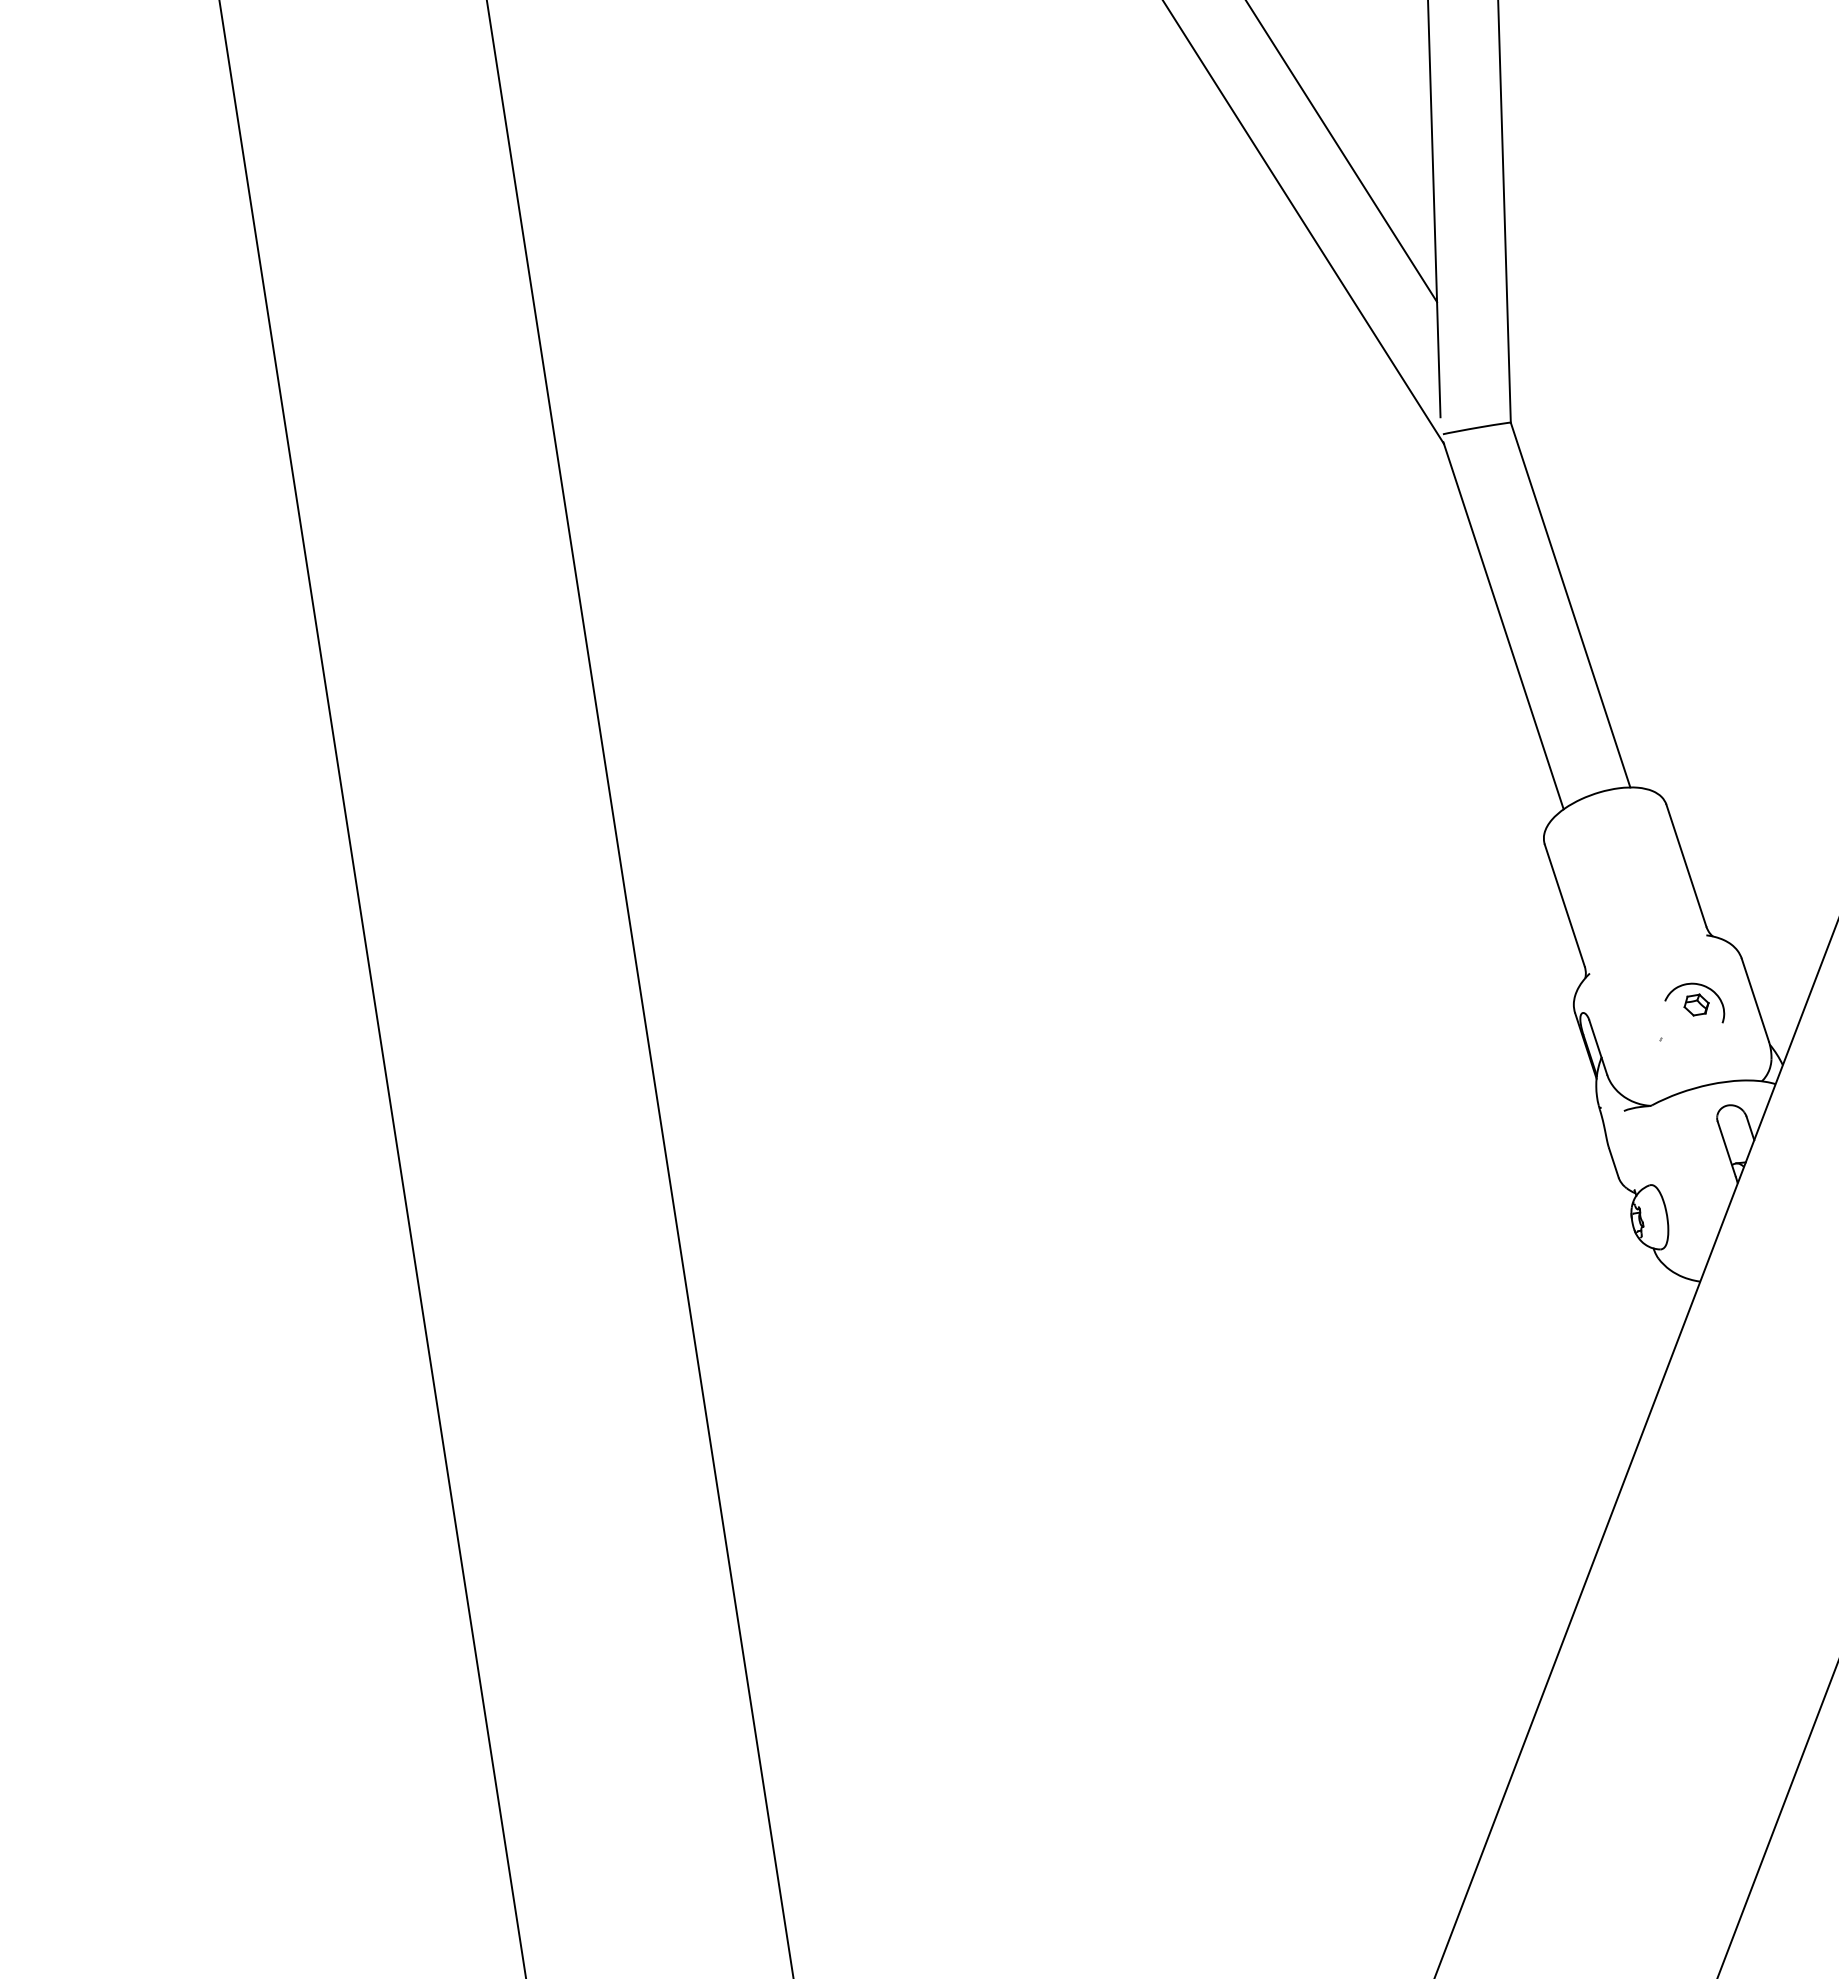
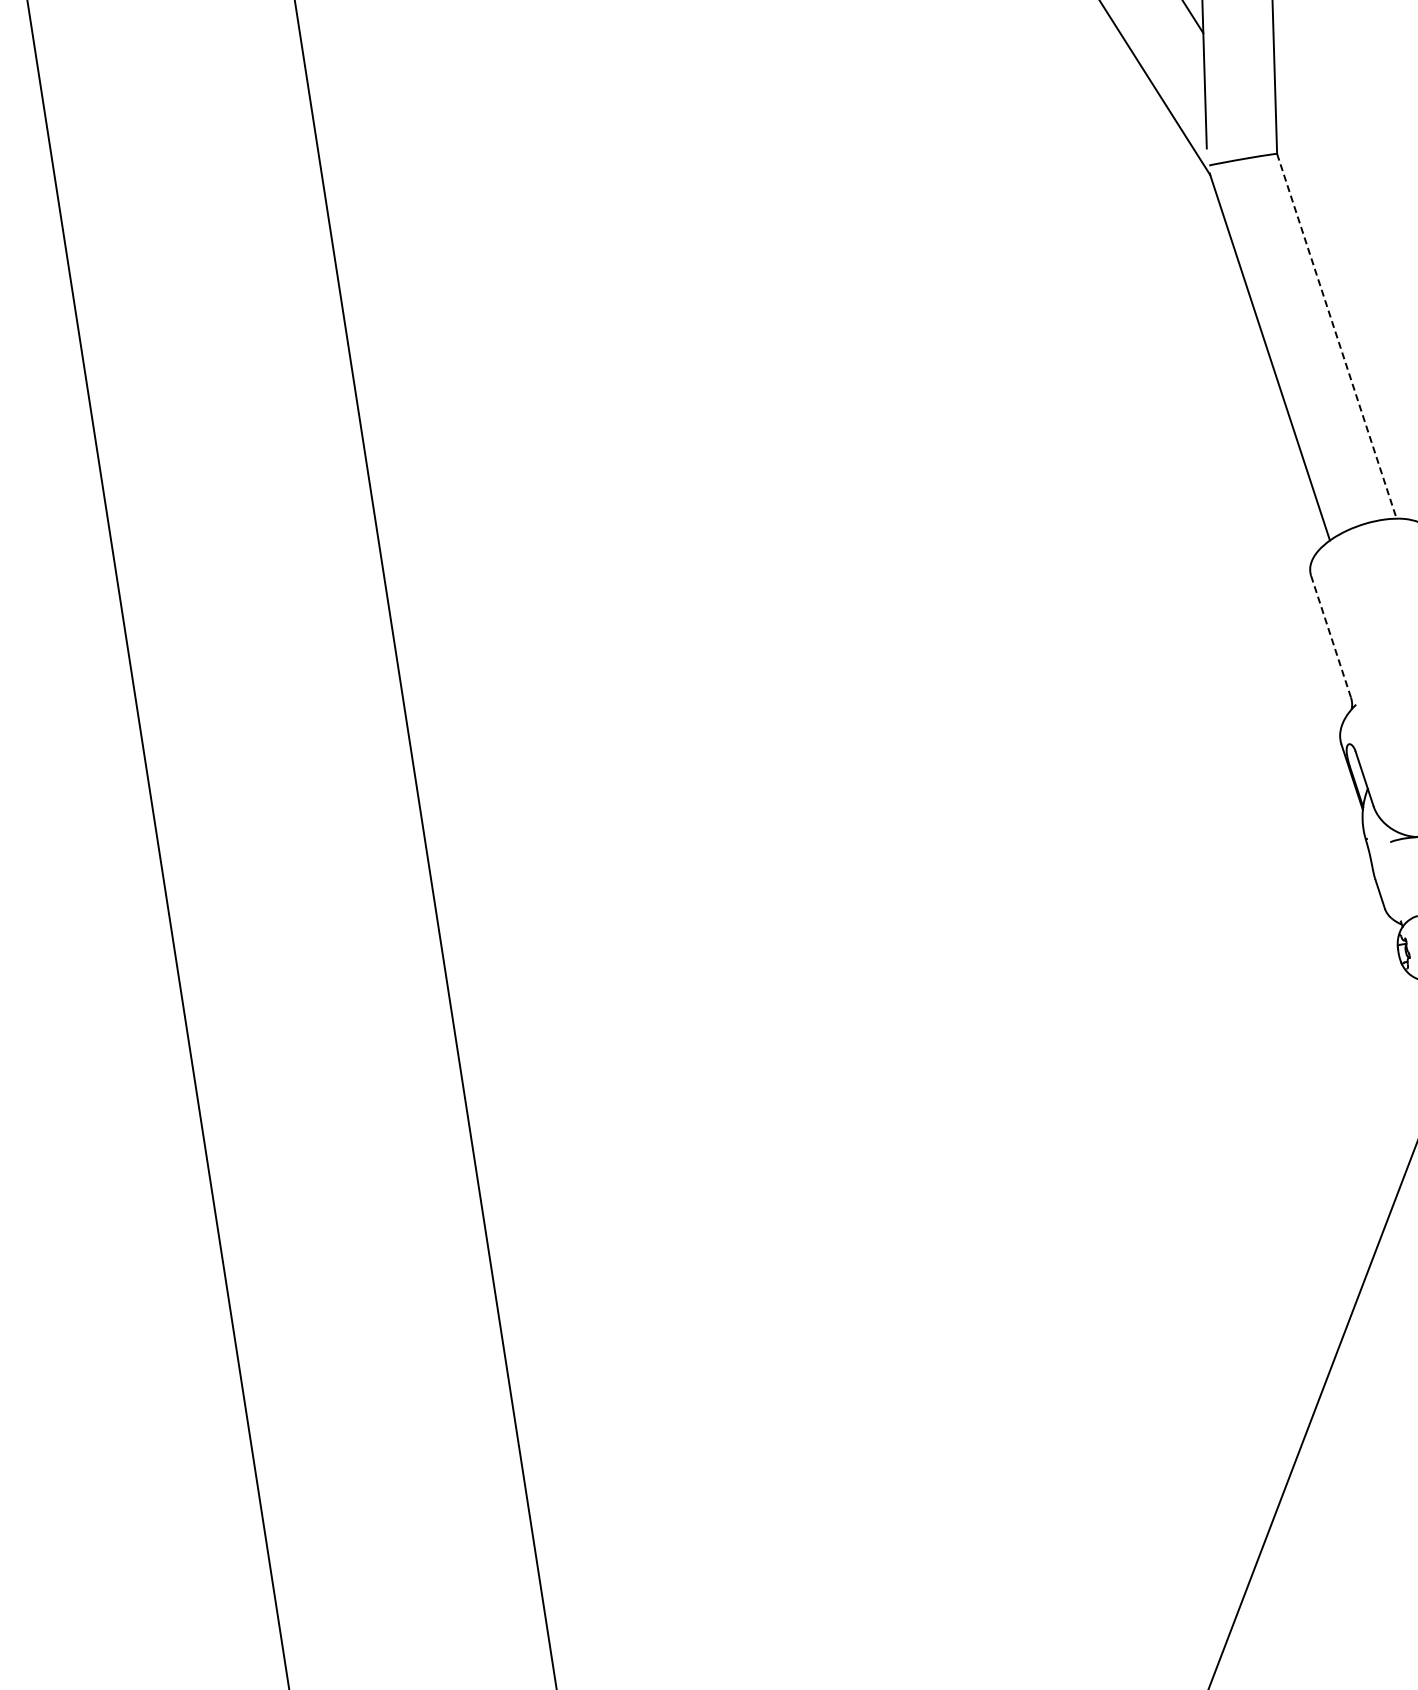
line: (1570, 605) -> (1336, 336), solid -> dashed
line: (1564, 905) -> (1330, 636), solid -> dashed

